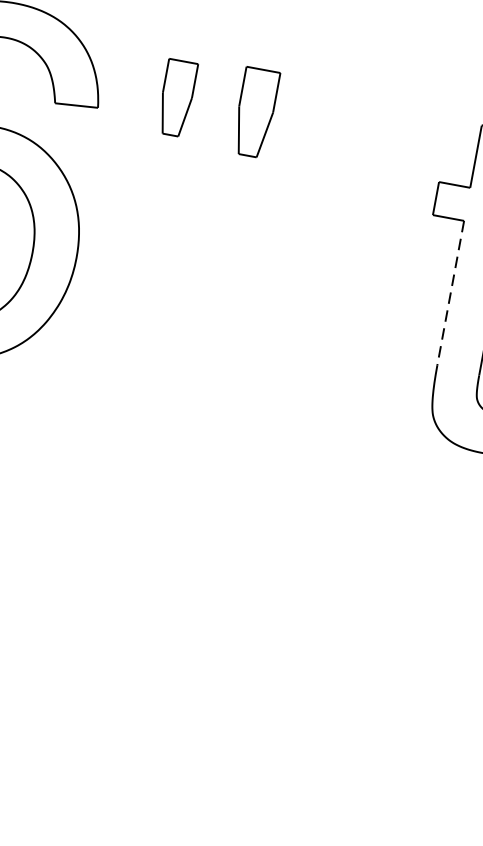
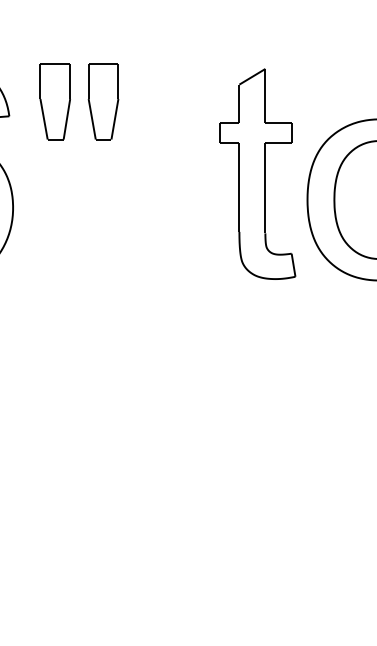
part: (175, 97) -> (54, 101), size x1.67
part: (255, 112) -> (103, 101), size x1.43
line: (450, 294) -> (239, 188), dashed -> solid

